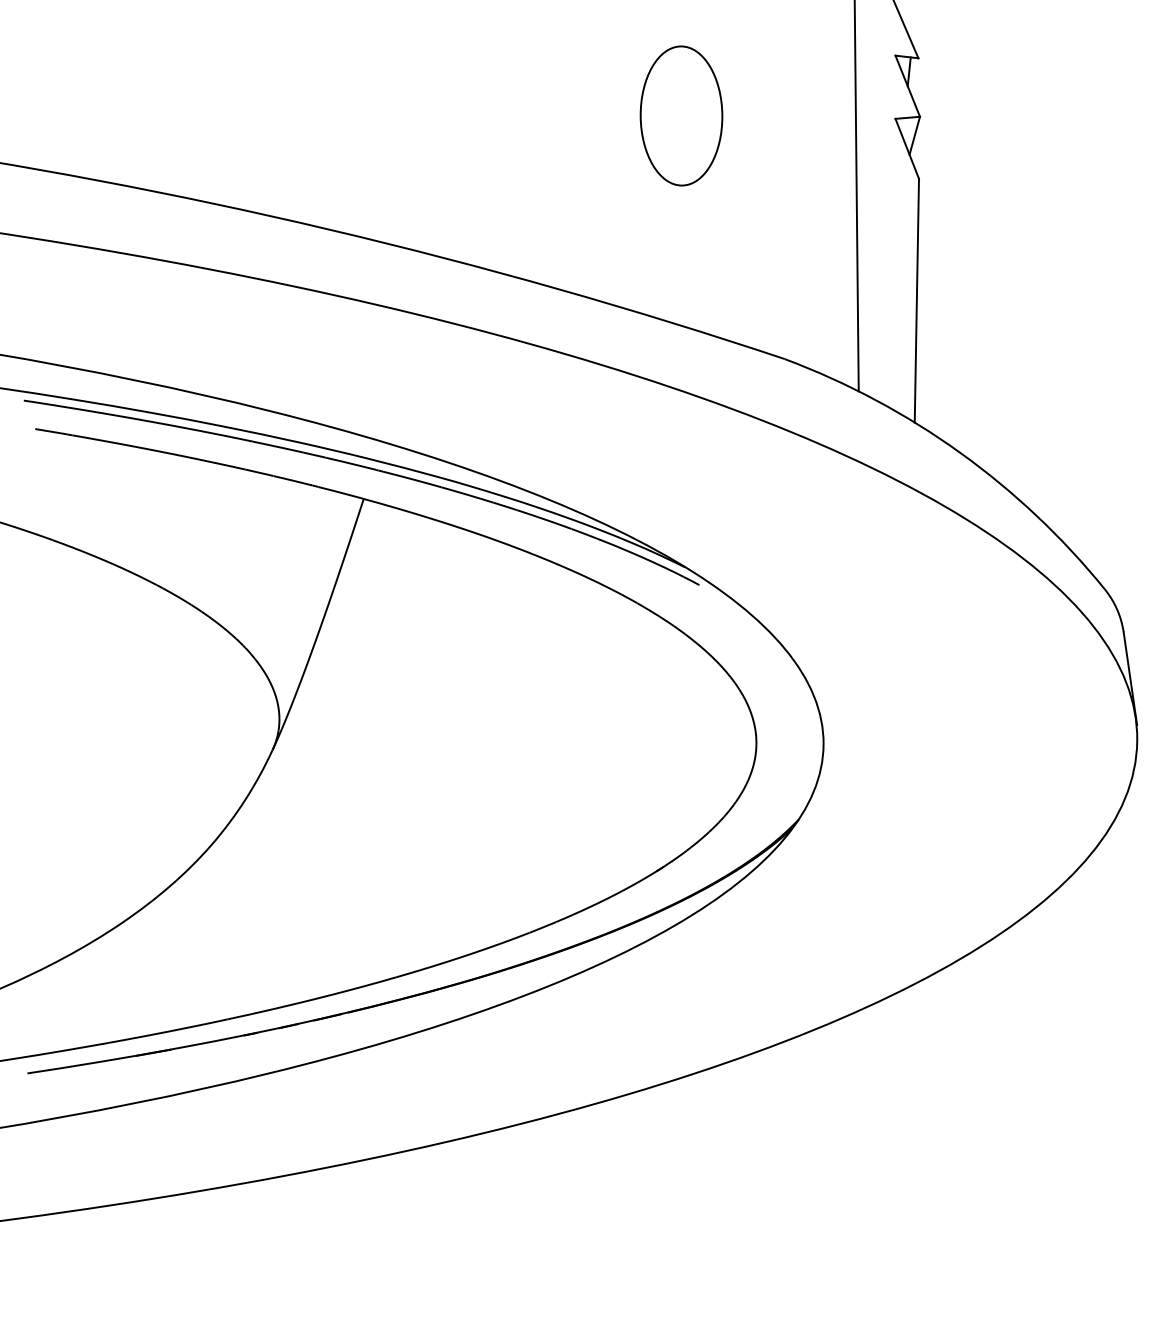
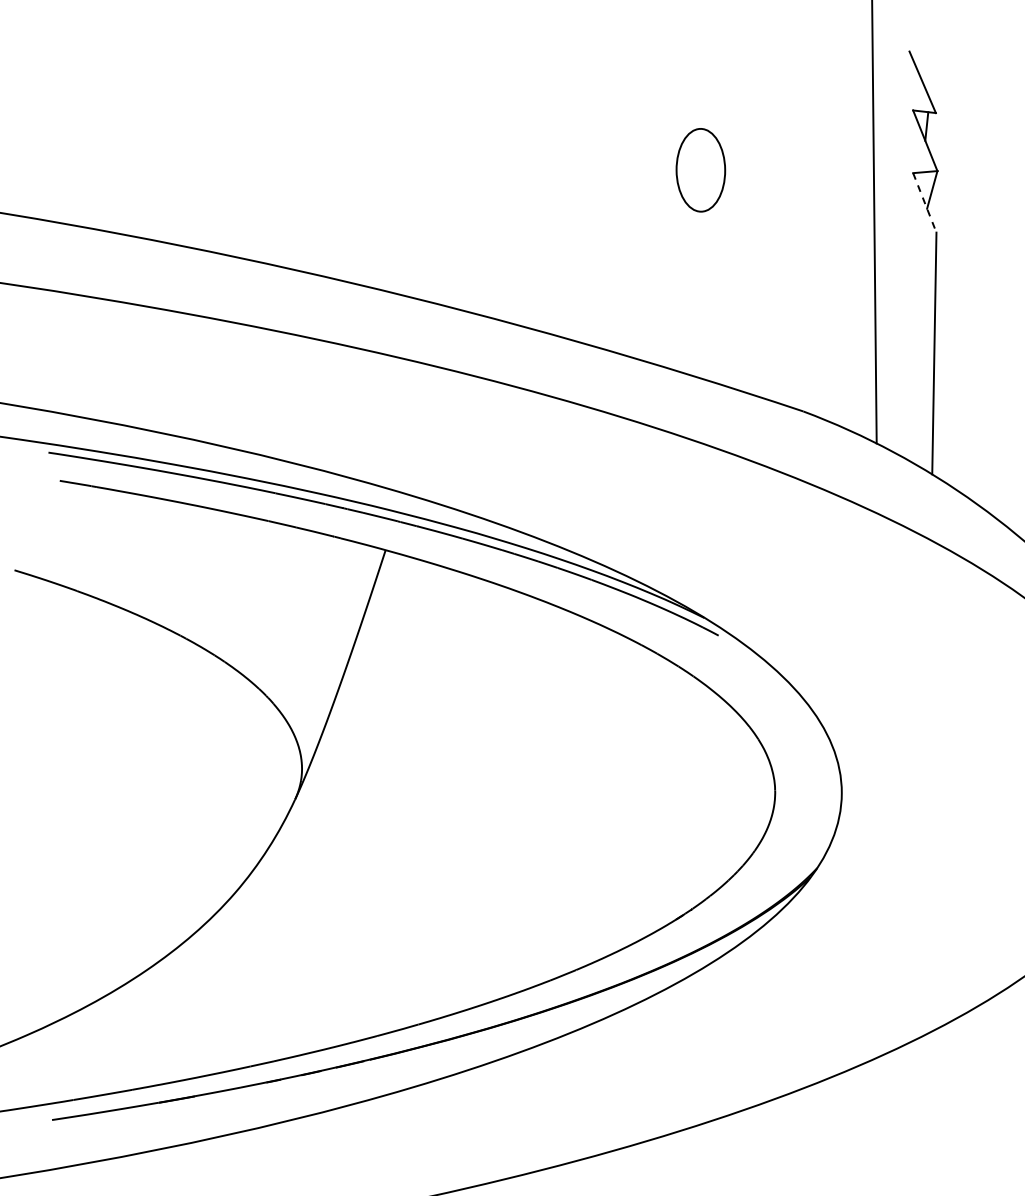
part: (681, 115) -> (700, 169), size x0.6
line: (907, 149) -> (925, 203), solid -> dashed

